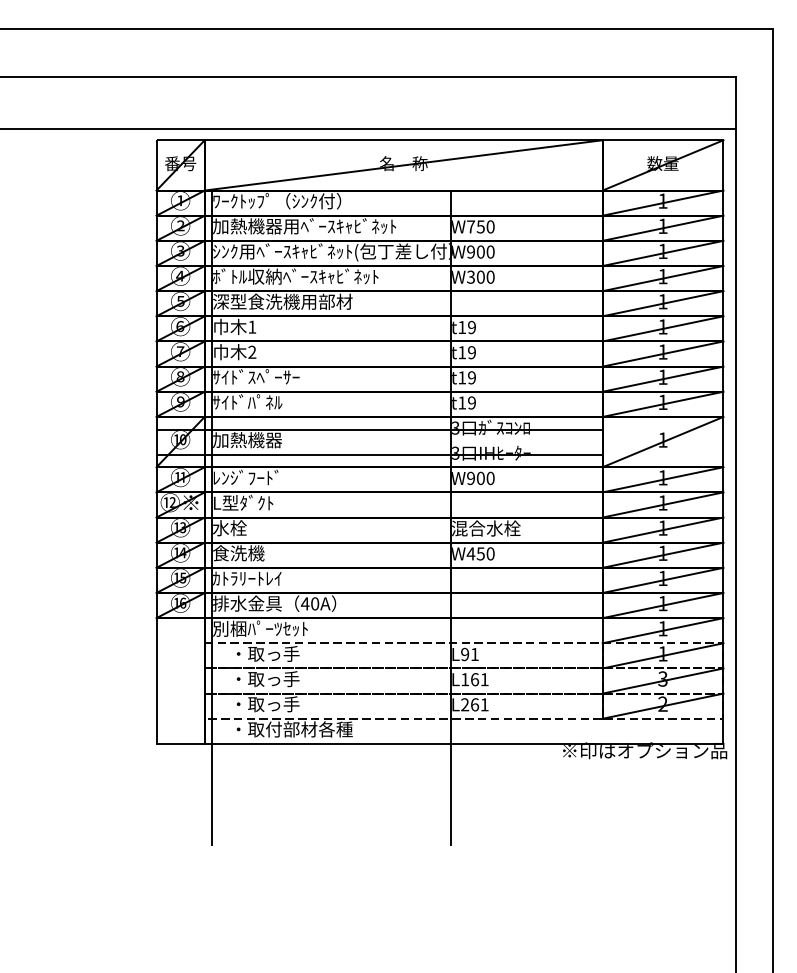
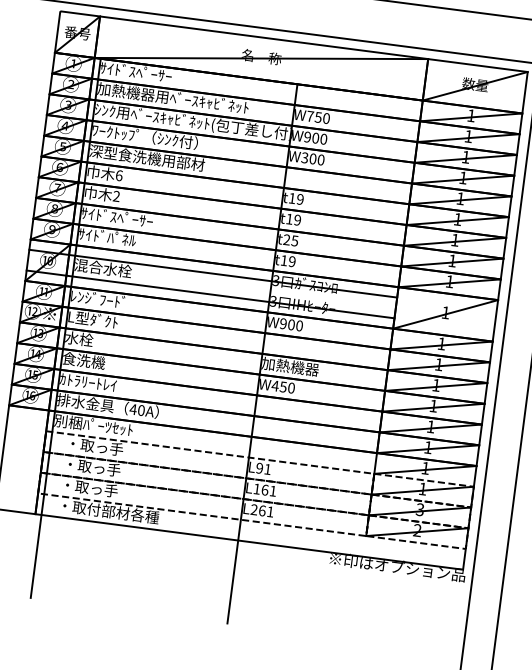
text: (277, 201) -> (153, 74), ﾜｰｸﾄｯﾌﾟ（ｼﾝｸ付） -> ｻｲﾄﾞｽﾍﾟｰｻｰ
text: (295, 276) -> (160, 138), ﾎﾞﾄﾙ収納ﾍﾞｰｽｷｬﾋﾞﾈｯﾄ -> ﾜｰｸﾄｯﾌﾟ（ｼﾝｸ付）
text: (252, 326) -> (119, 175), 1 -> 6
text: (466, 377) -> (290, 240), t19 -> t25
text: (247, 440) -> (103, 268), 加熱機器 -> 混合水栓
text: (486, 528) -> (290, 366), 混合水栓 -> 加熱機器

